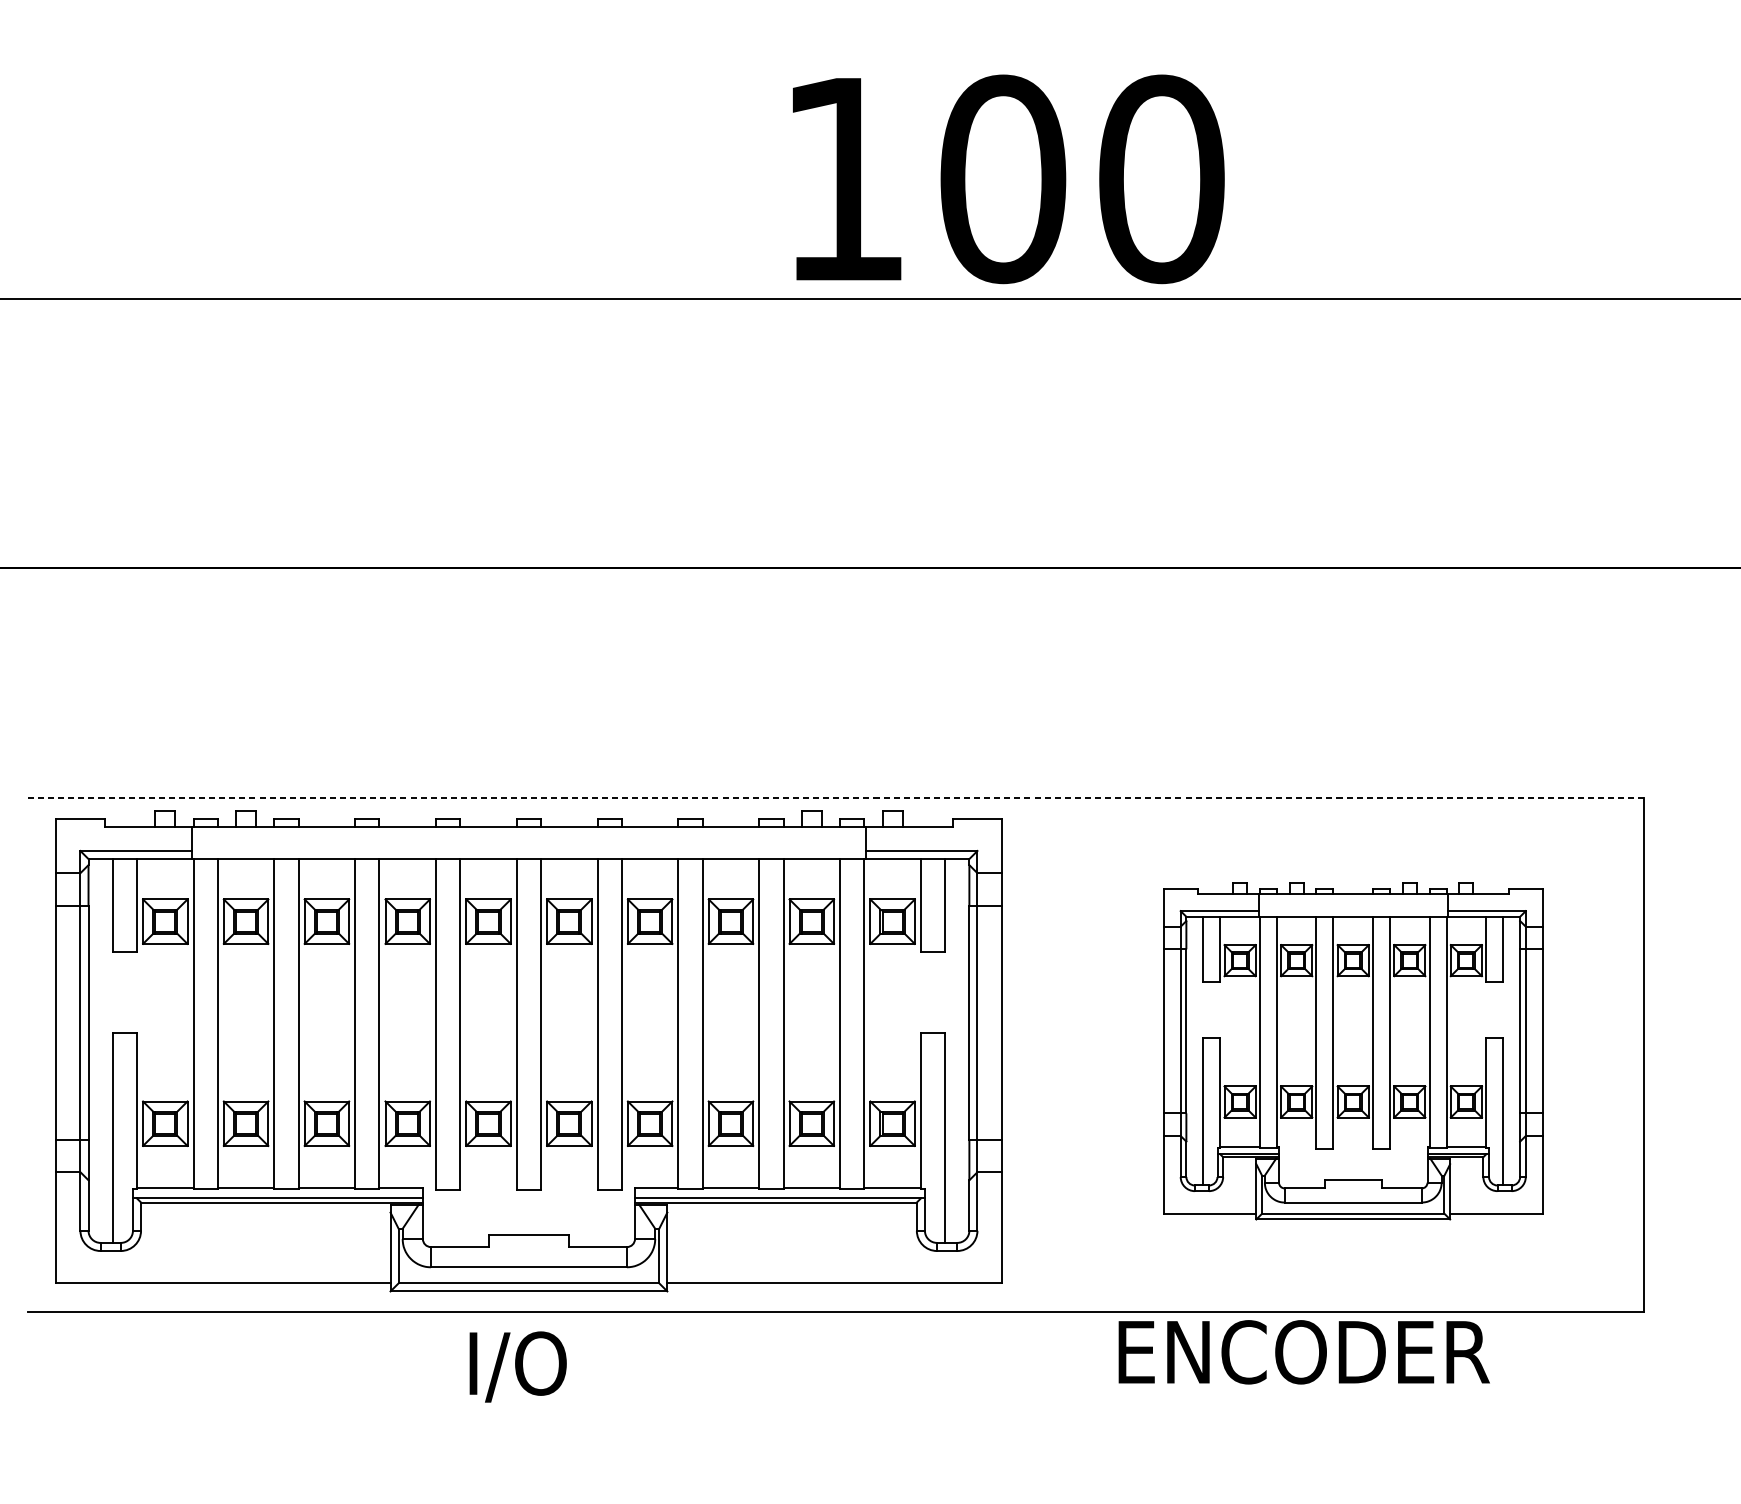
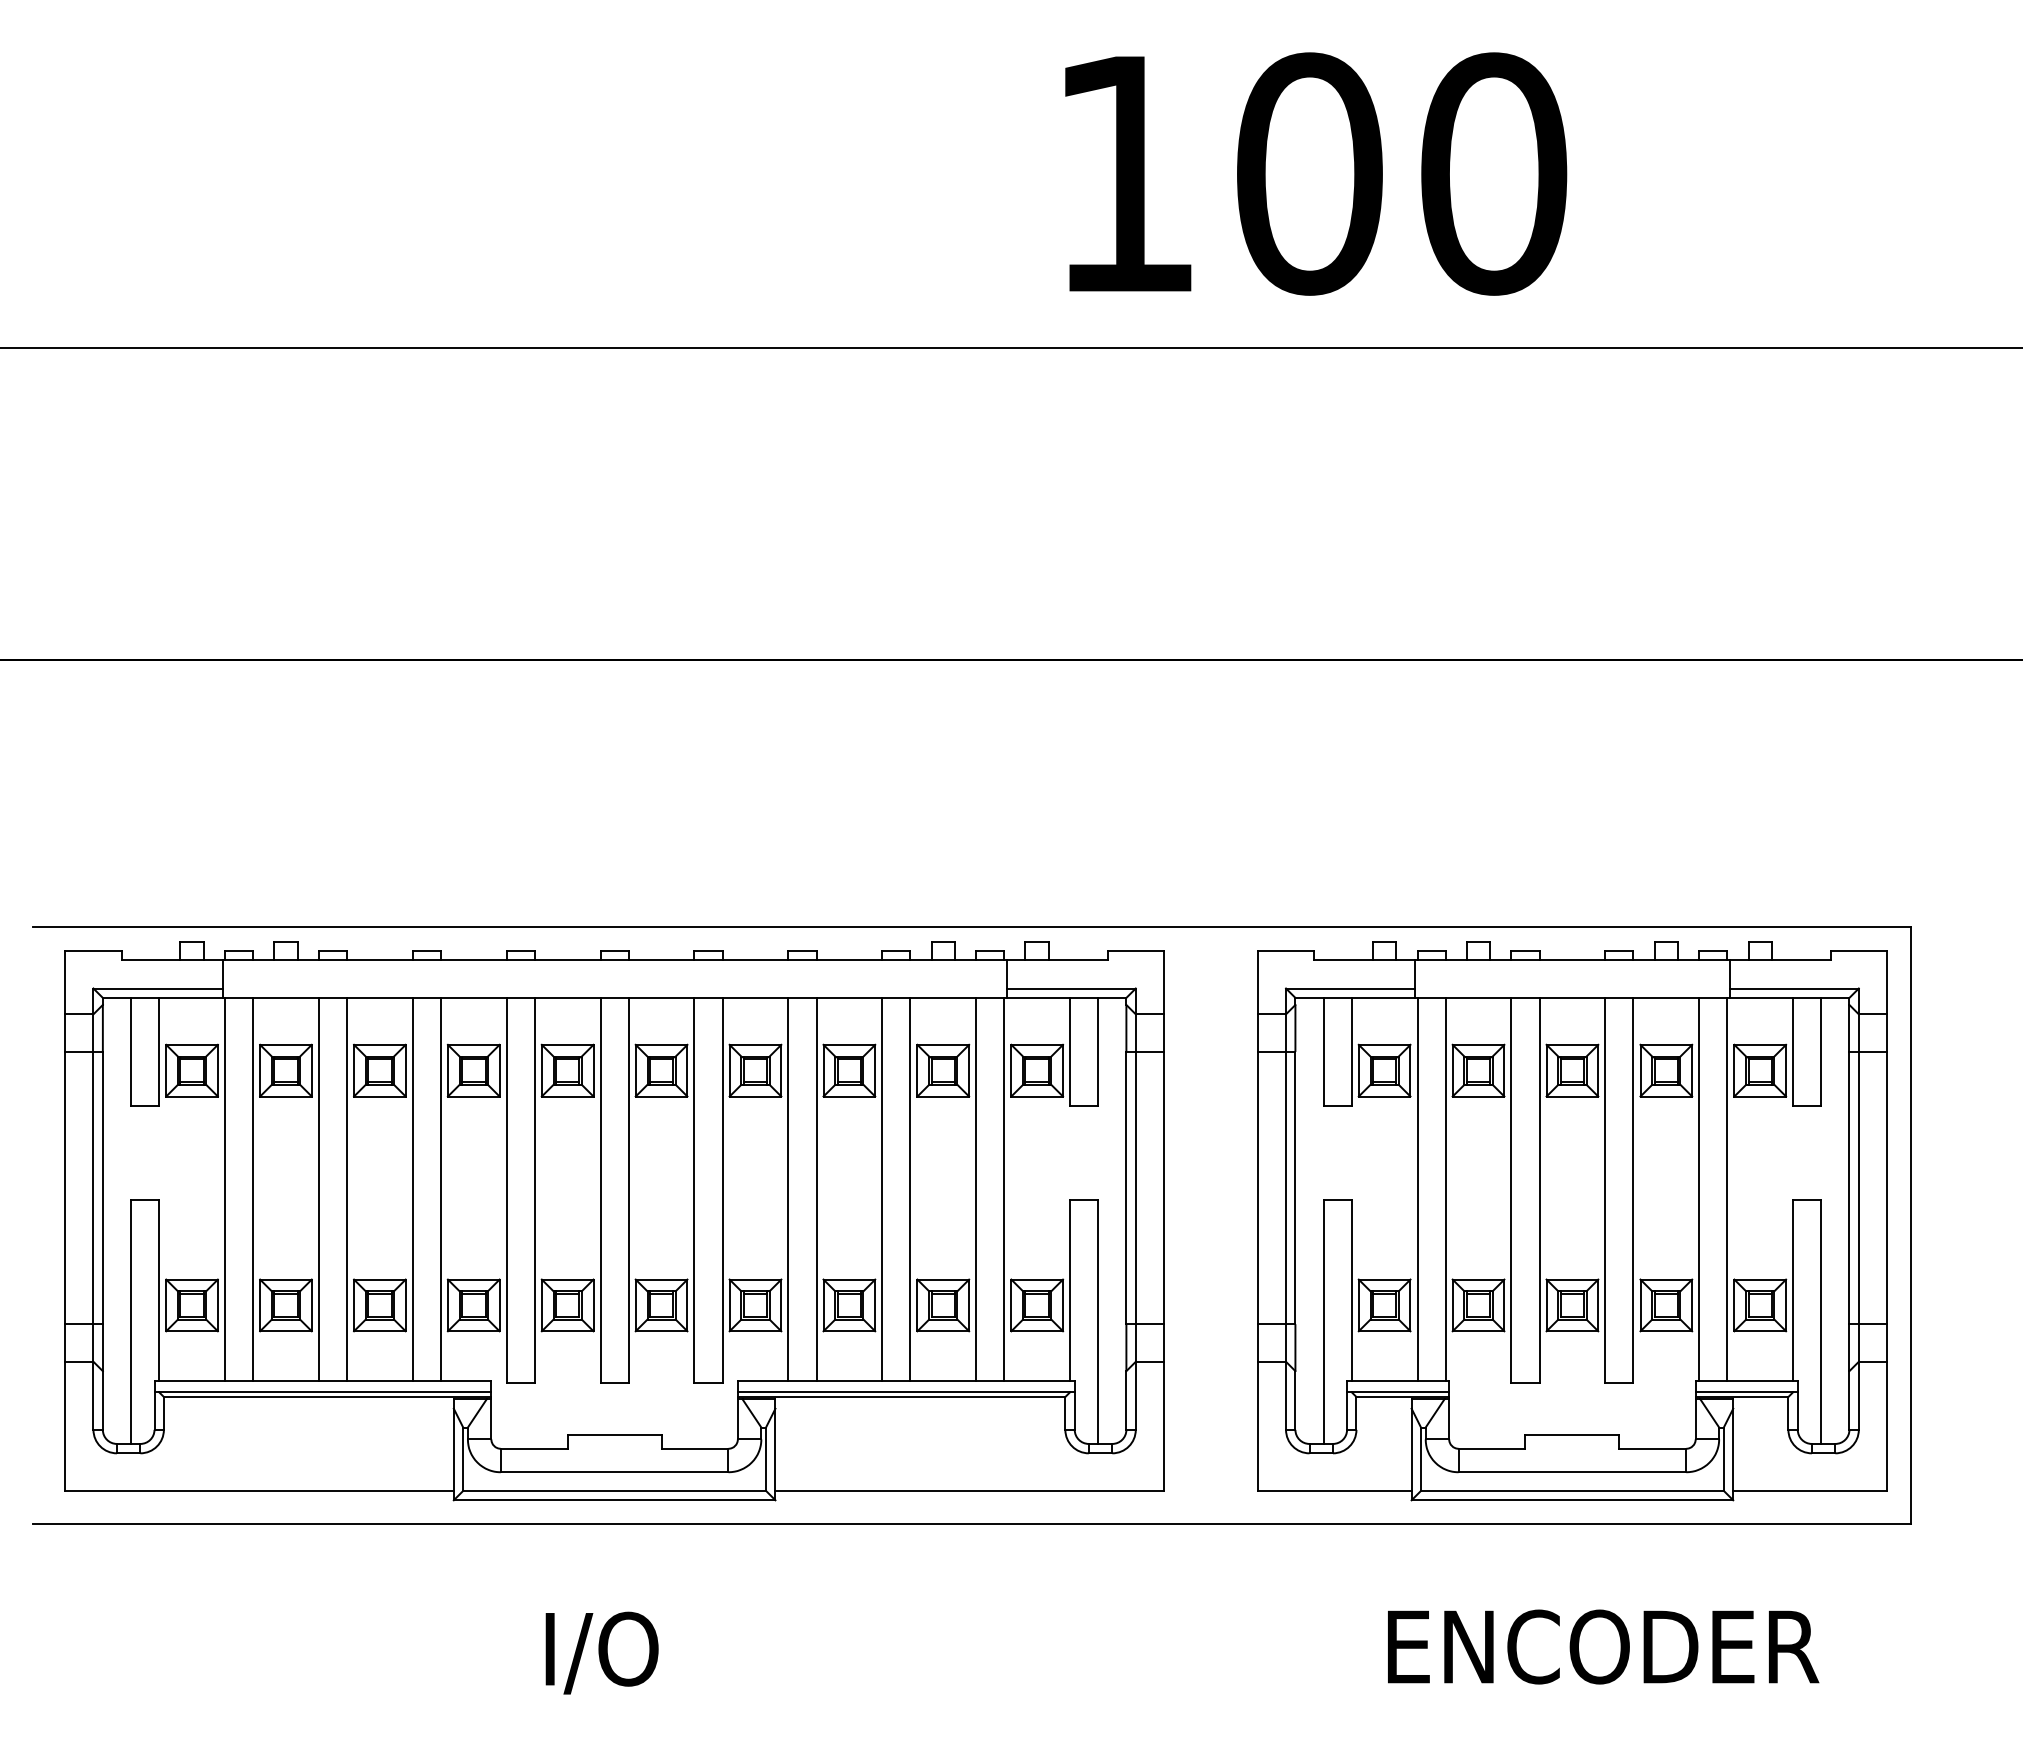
text: (1009, 178) -> (1316, 173), moved
line: (836, 798) -> (972, 927), dashed -> solid
part: (1353, 1051) -> (1572, 1221), size x1.43
text: (1304, 1351) -> (1603, 1646), moved
text: (517, 1366) -> (601, 1652), moved

